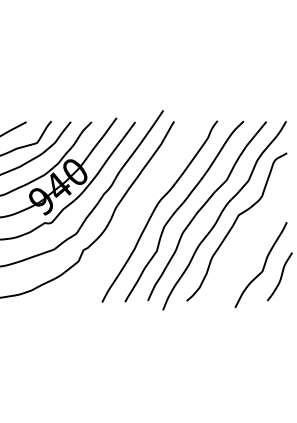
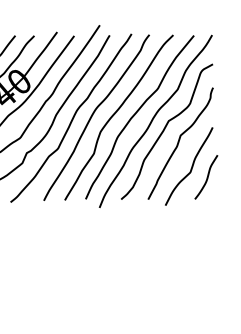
curve: (132, 212) -> (71, 118), added
curve: (250, 238) -> (179, 142), added

